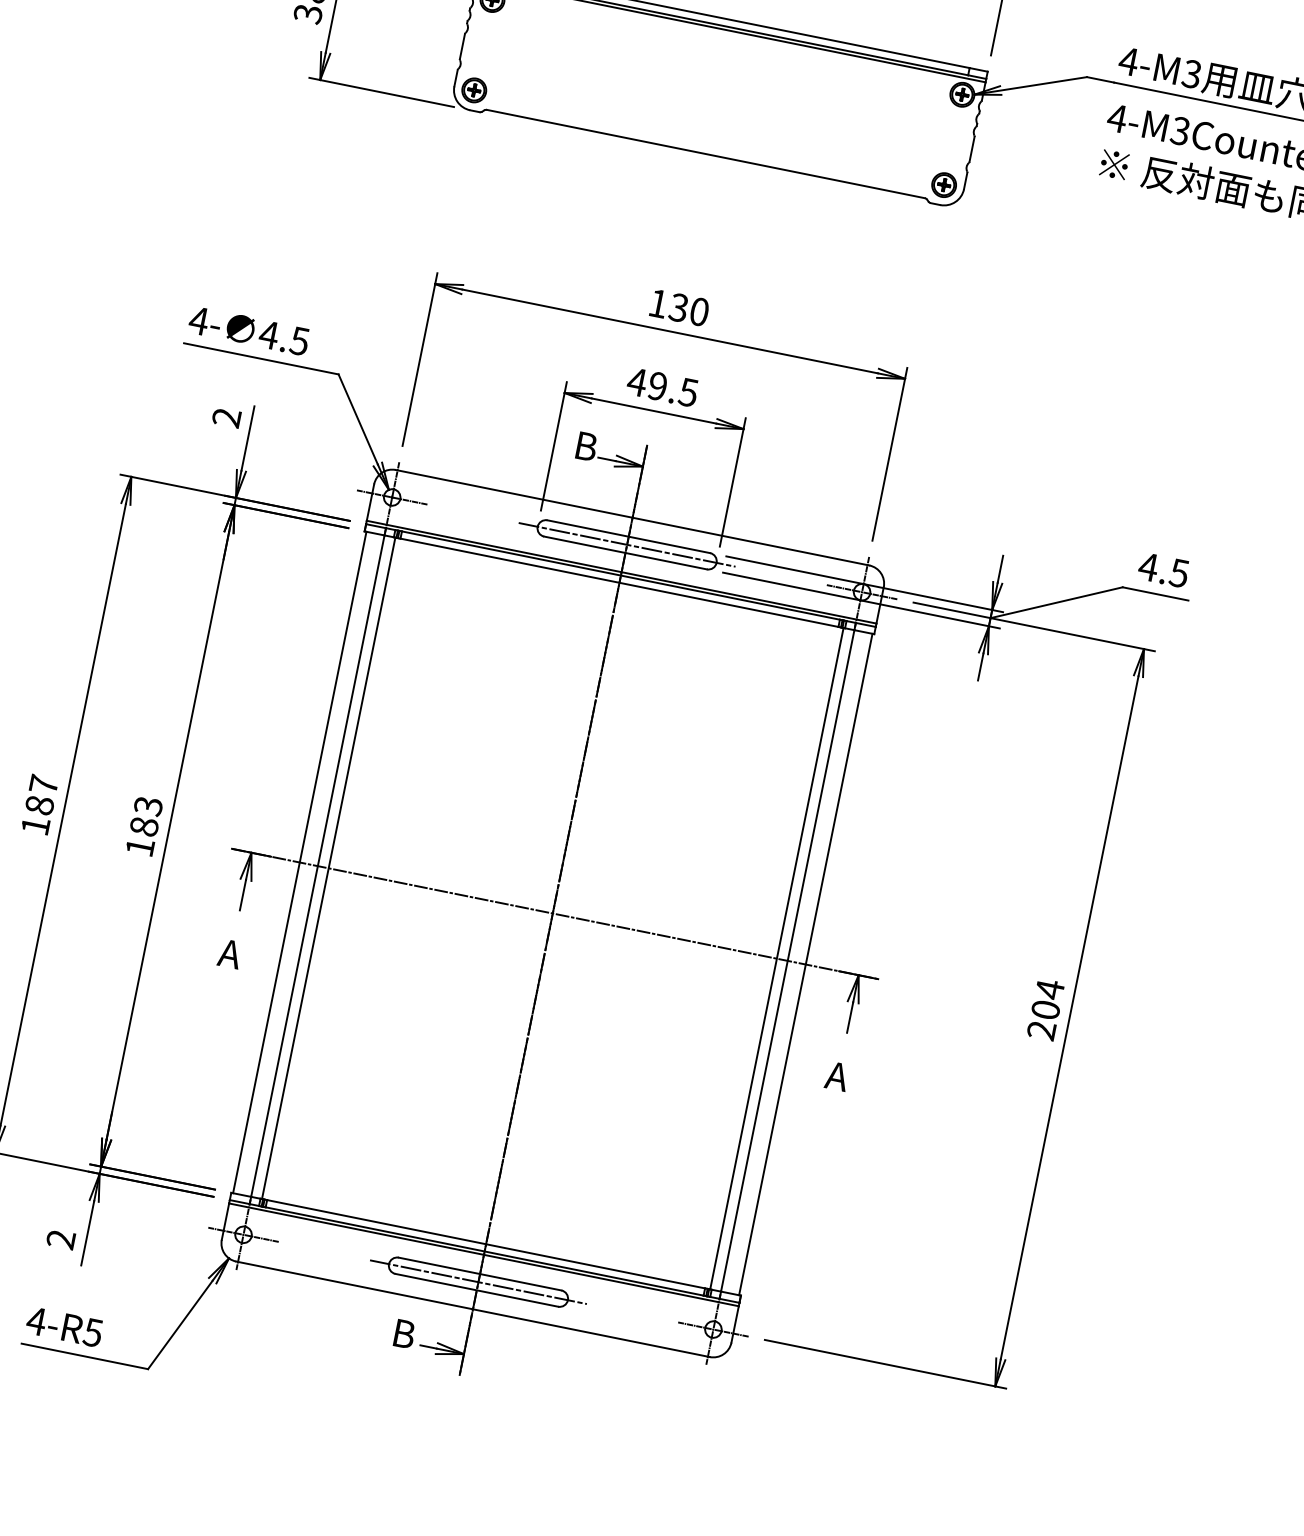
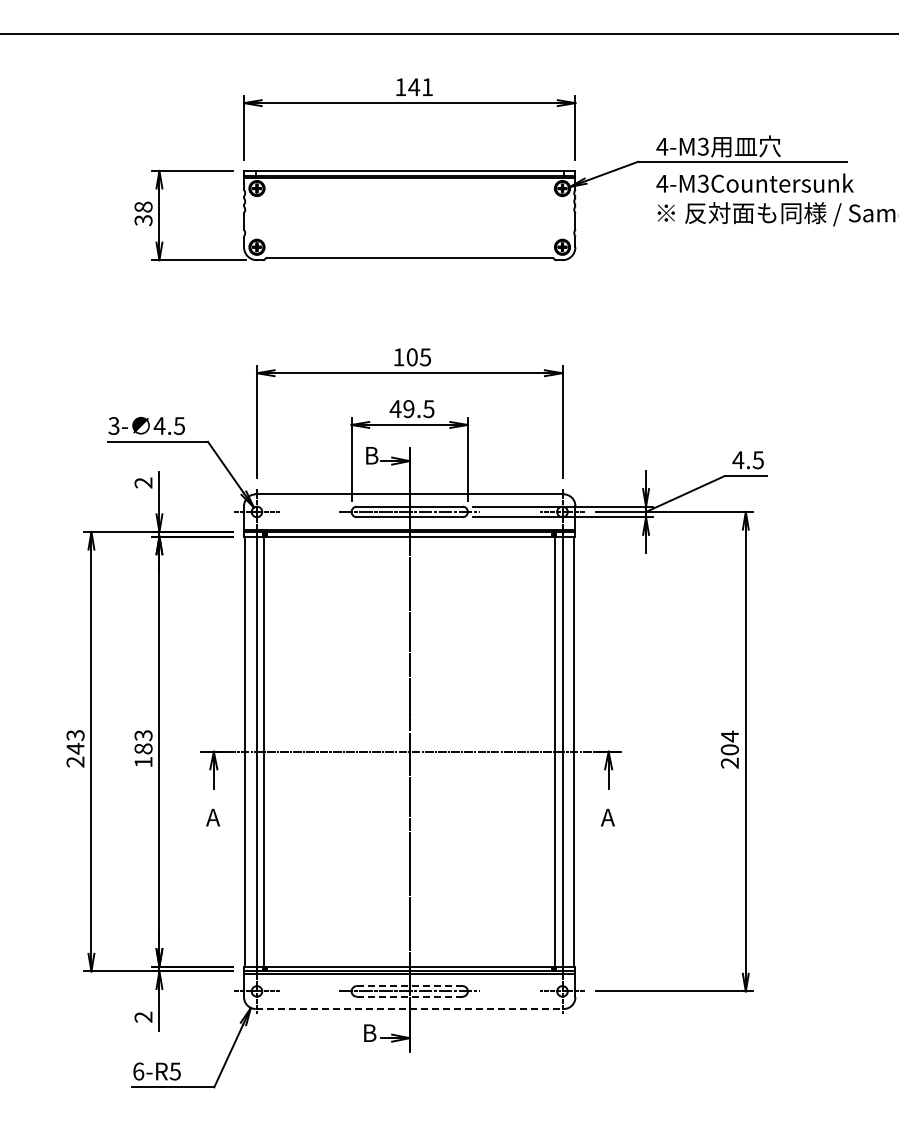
text: (688, 309) -> (418, 357), 130 -> 105
text: (198, 321) -> (113, 426), 4- -> 3-
text: (39, 804) -> (75, 748), 187 -> 243
line: (479, 1274) -> (409, 986), solid -> dashed
line: (476, 1289) -> (409, 996), solid -> dashed
line: (472, 1309) -> (409, 1009), solid -> dashed
text: (36, 1321) -> (138, 1071), 4-R5 -> 6-R5

